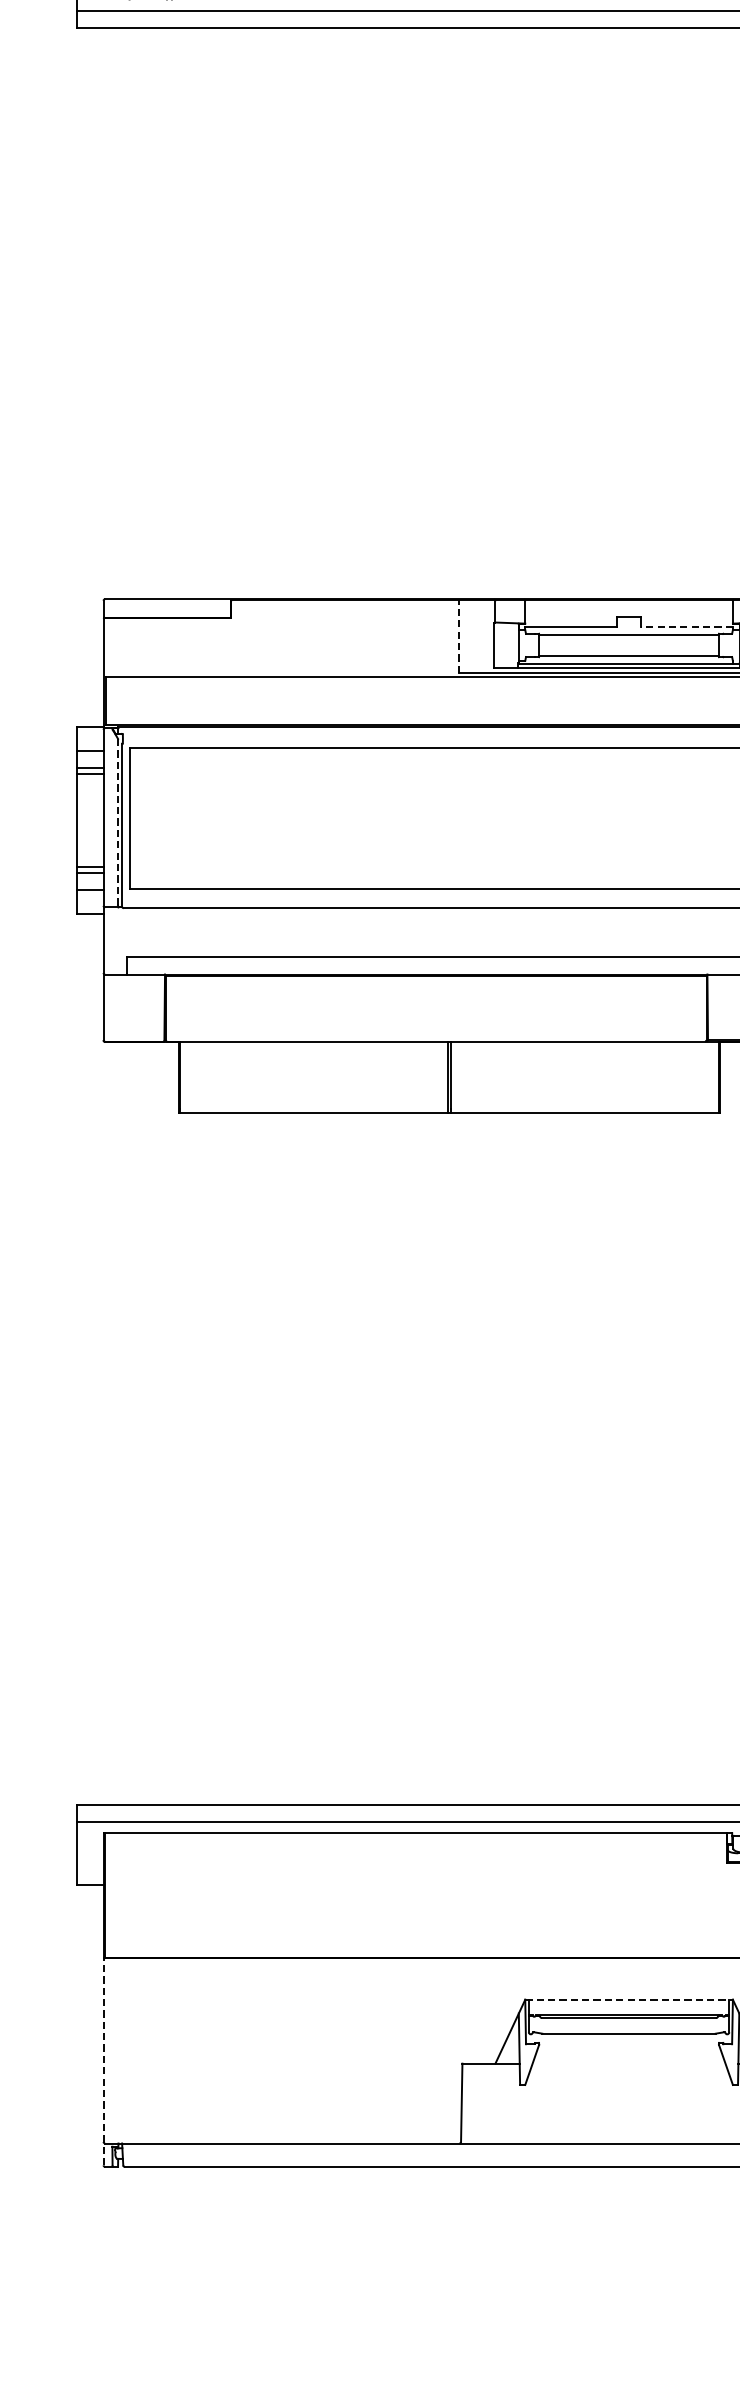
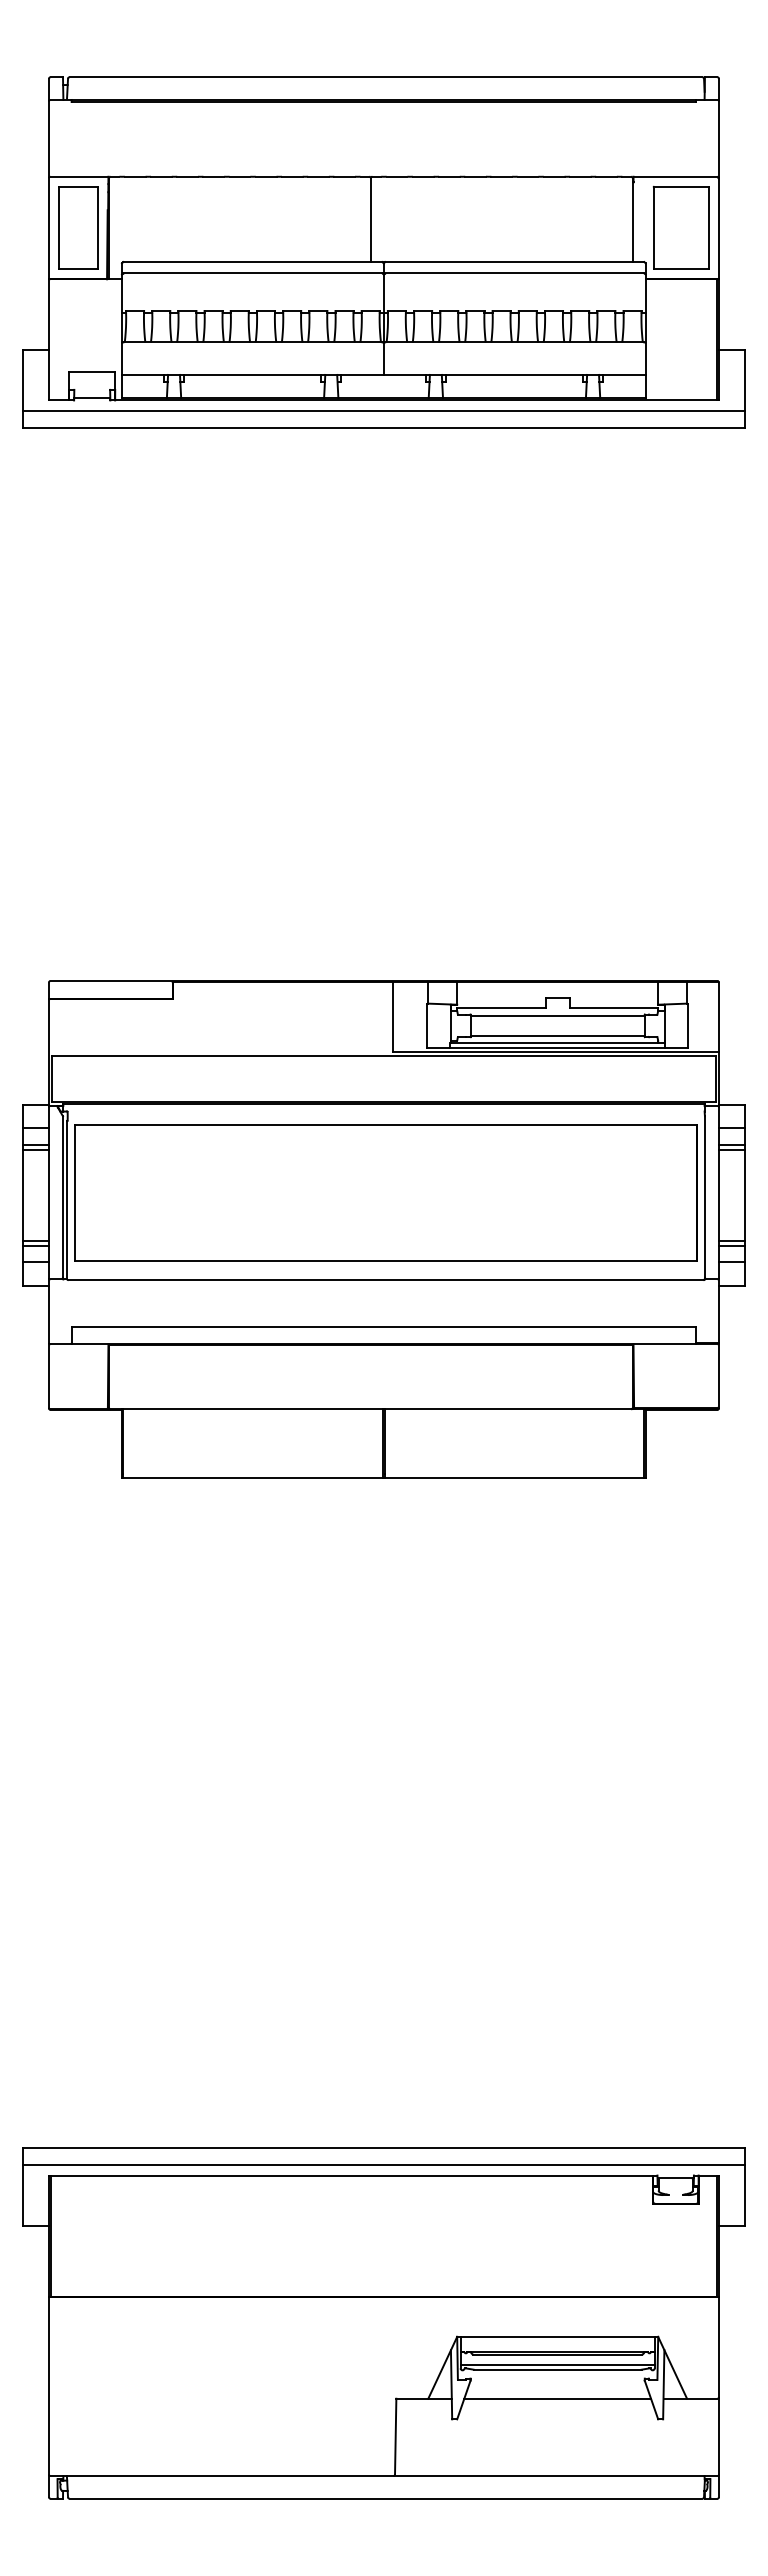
line: (686, 627) -> (613, 1008), dashed -> solid
line: (459, 635) -> (393, 1016), dashed -> solid
line: (117, 822) -> (62, 1197), dashed -> solid
line: (628, 1999) -> (557, 2336), dashed -> solid
line: (628, 2029) -> (557, 2365), added
line: (103, 2061) -> (48, 2396), dashed -> solid
line: (628, 2063) -> (557, 2398), added

